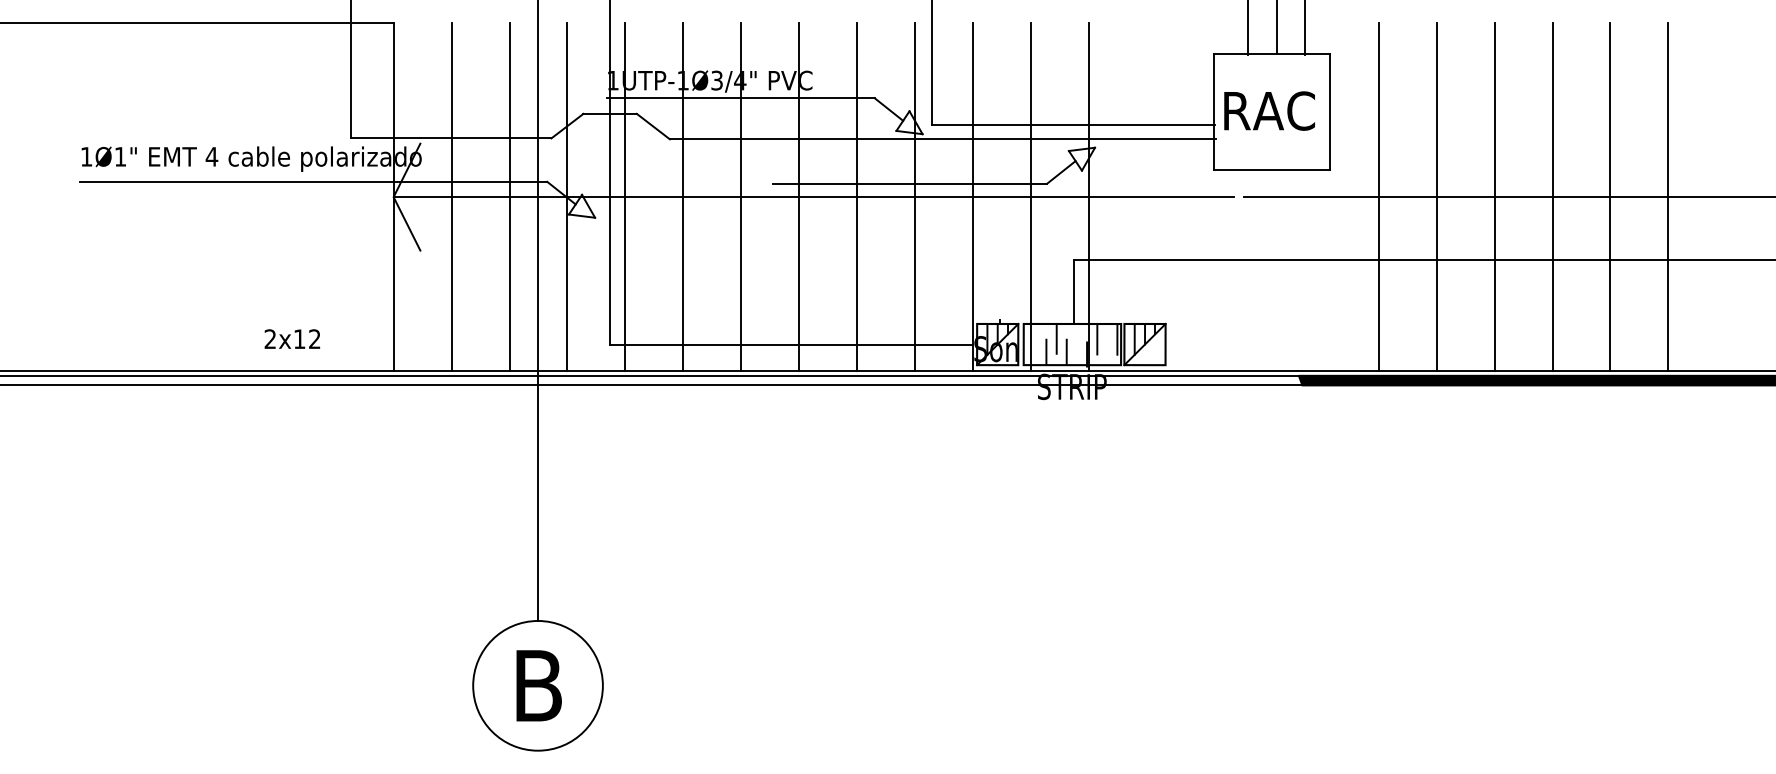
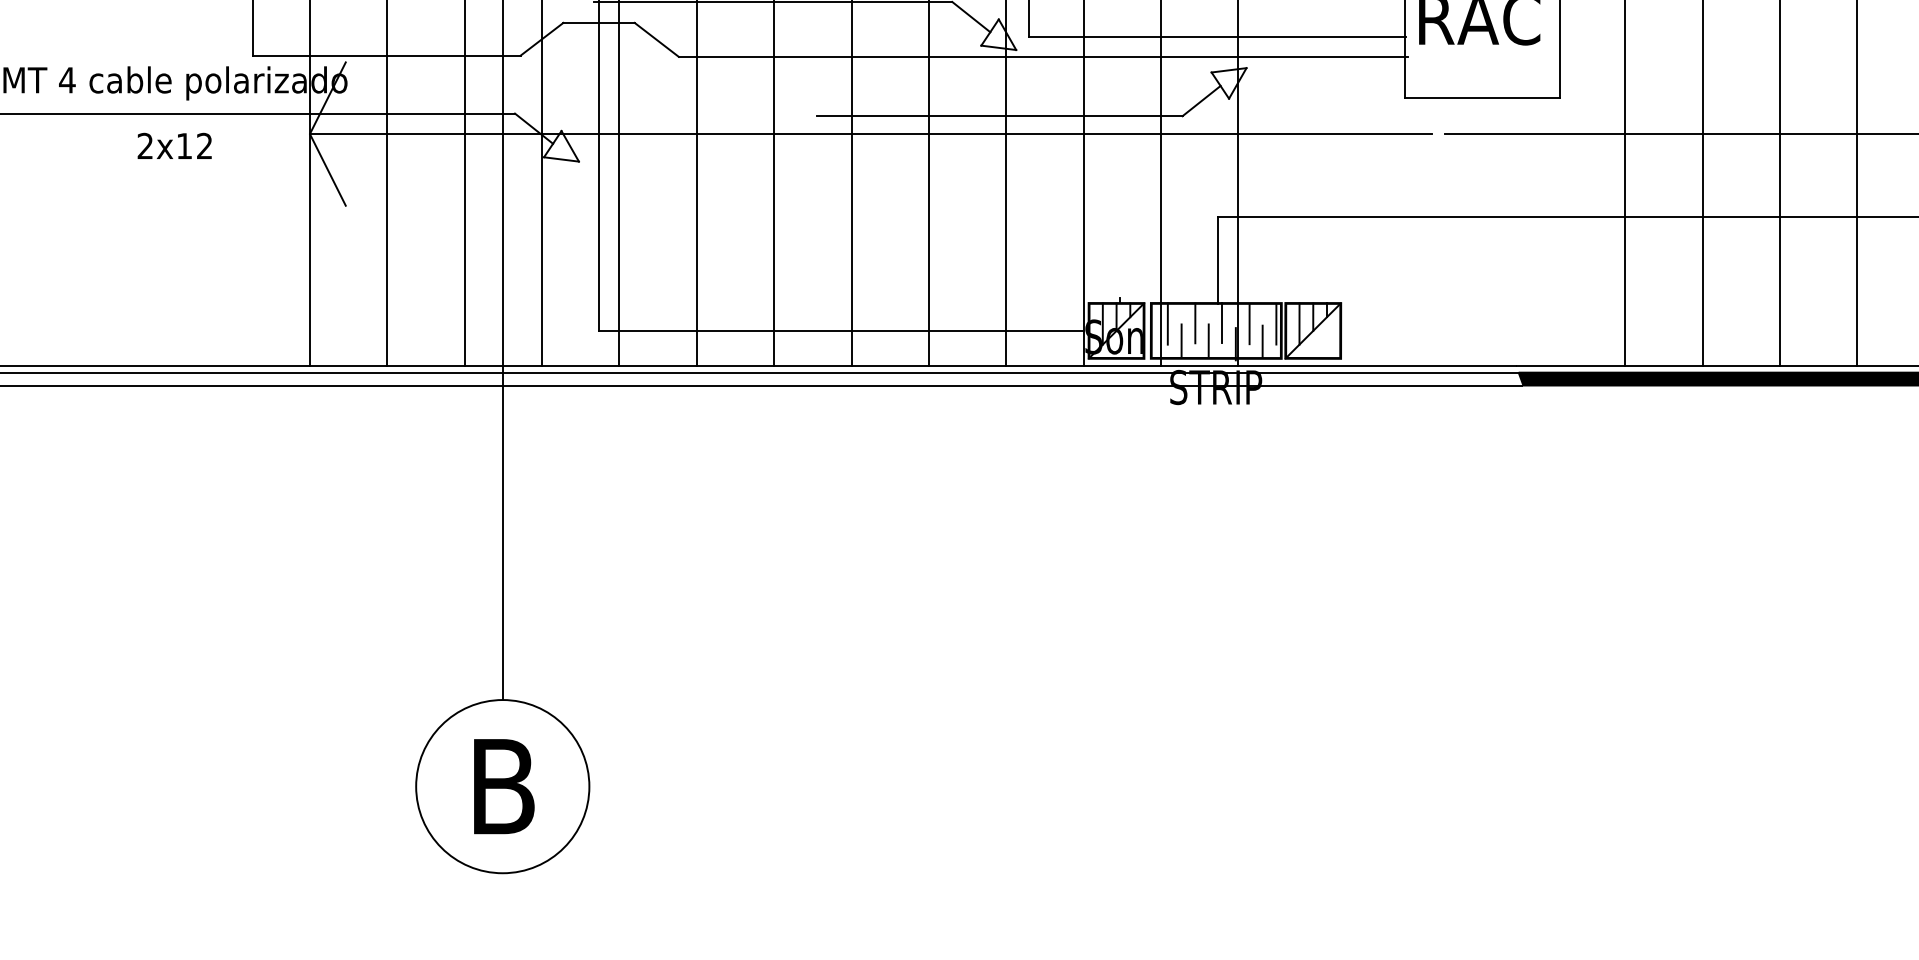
text: (292, 338) -> (174, 145), moved
line: (1036, 338) -> (1168, 322), added
line: (1077, 338) -> (1223, 322), added
line: (1107, 352) -> (1263, 341), added

